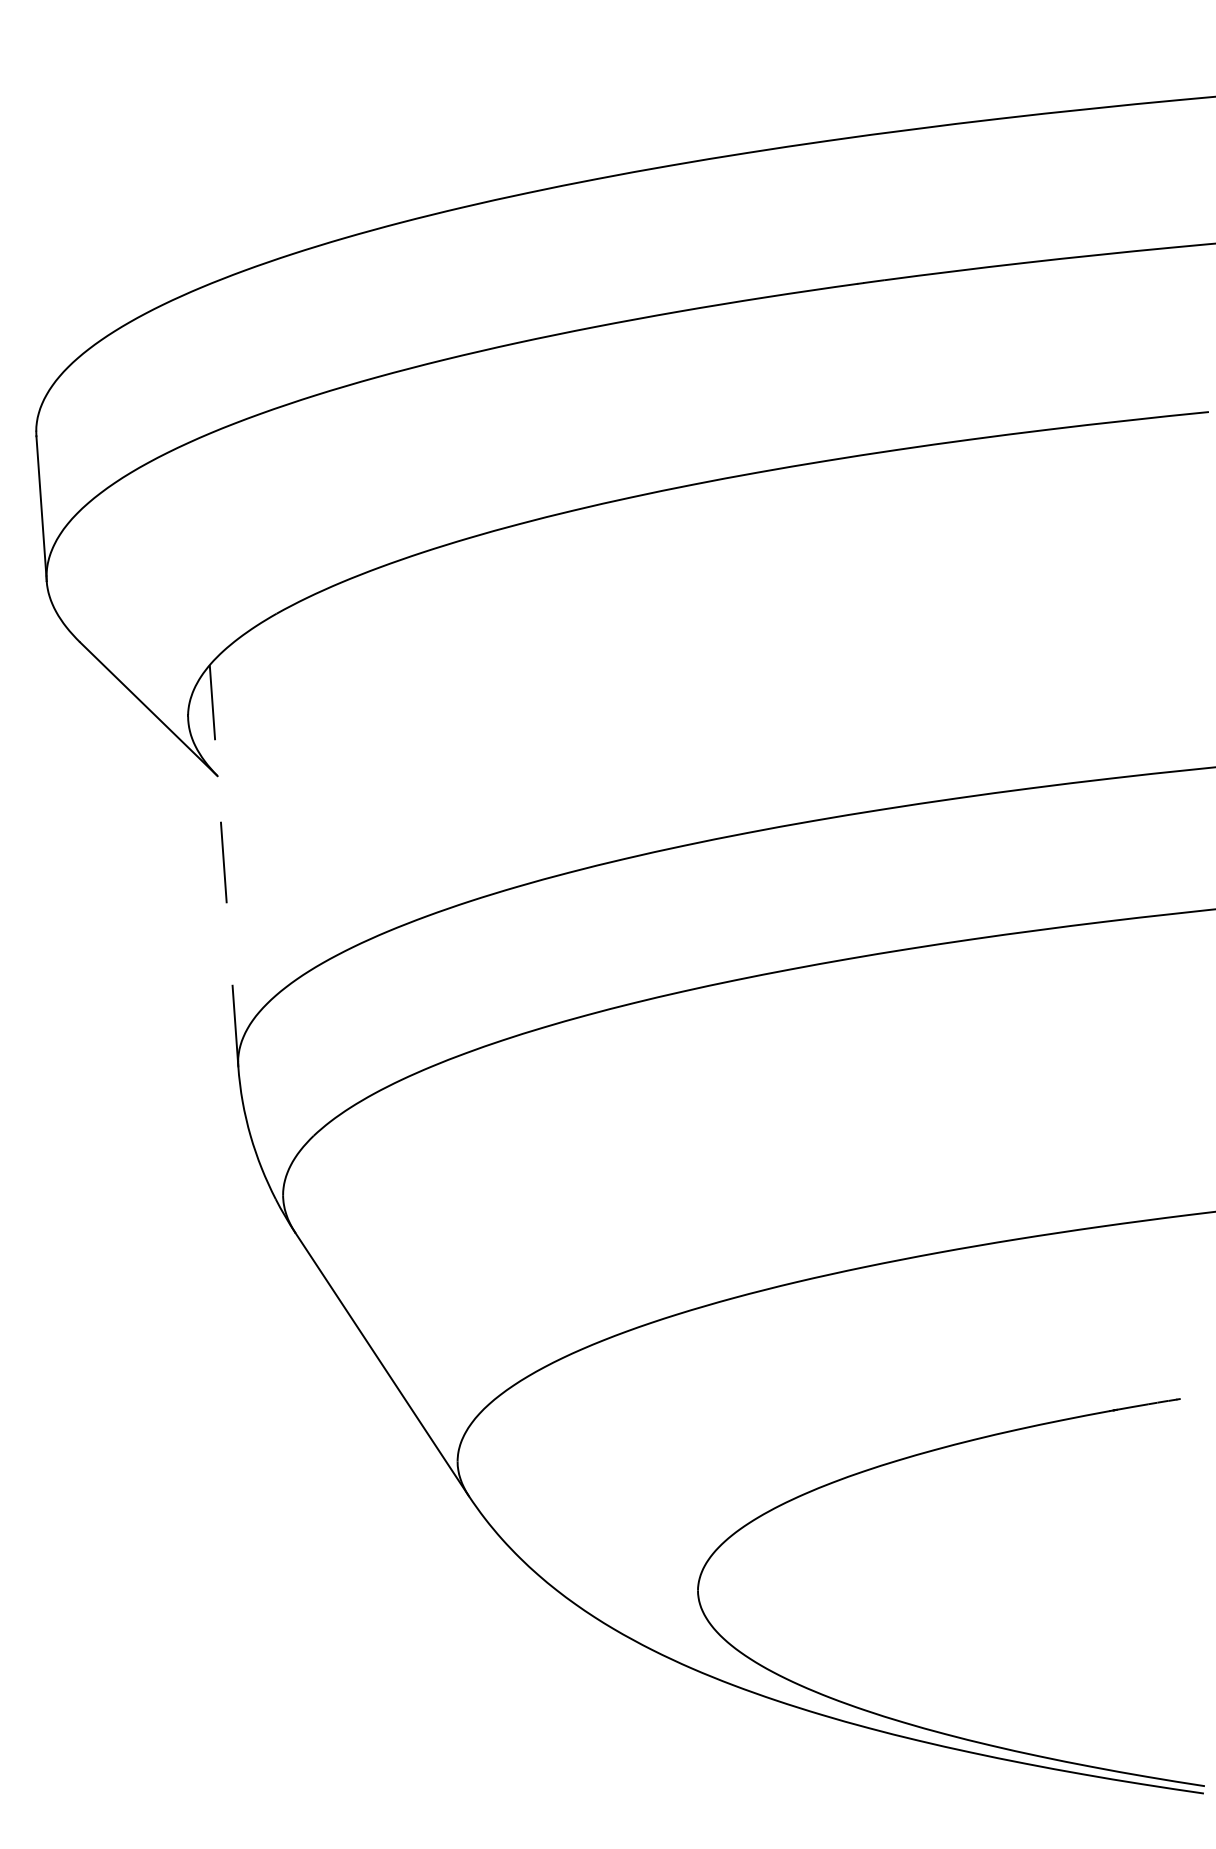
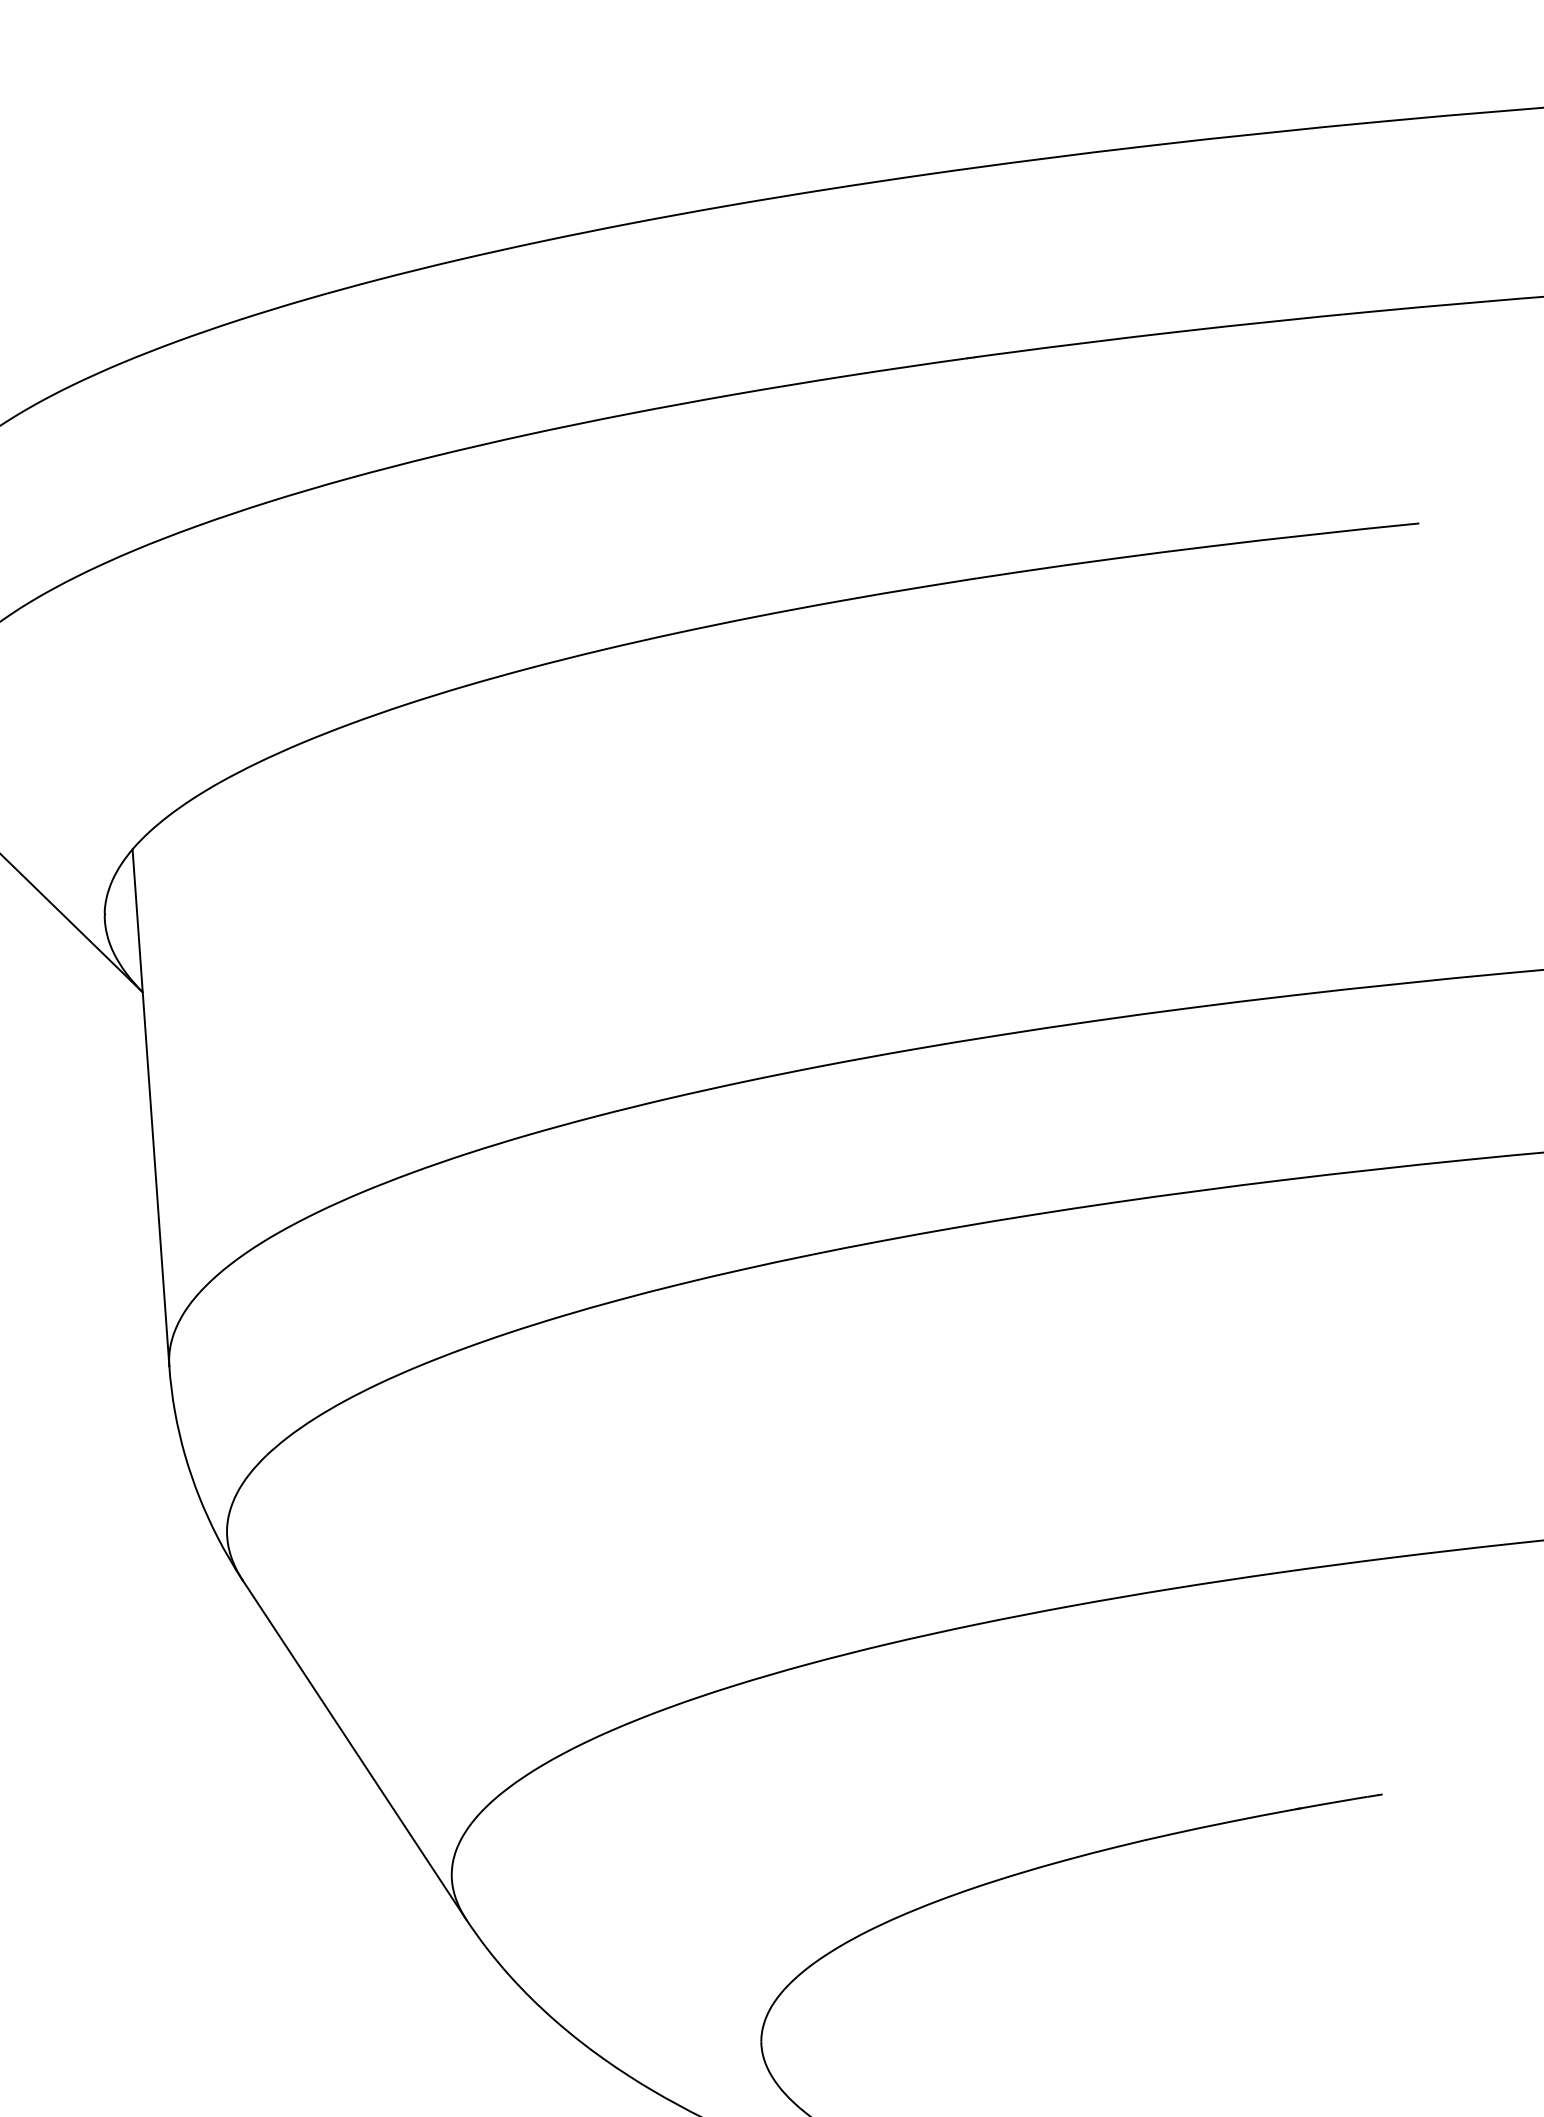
line: (224, 865) -> (151, 1107), dashed -> solid

